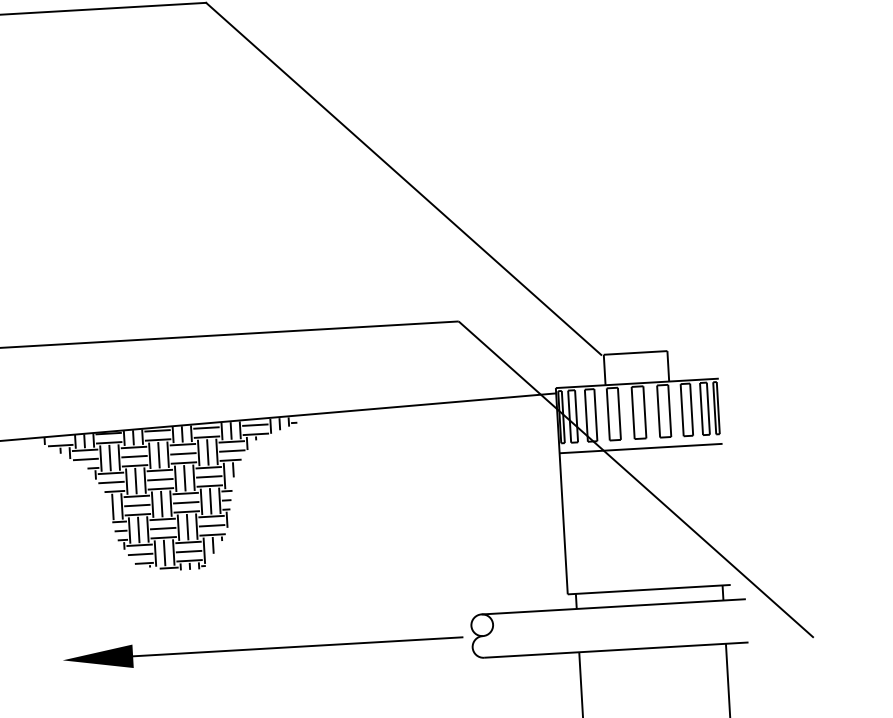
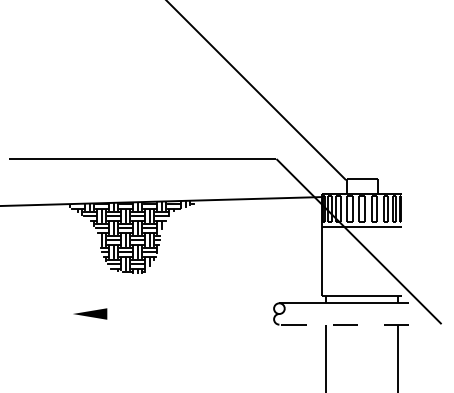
line: (298, 647) -> (188, 314), removed
line: (614, 649) -> (343, 324), solid -> dashed

